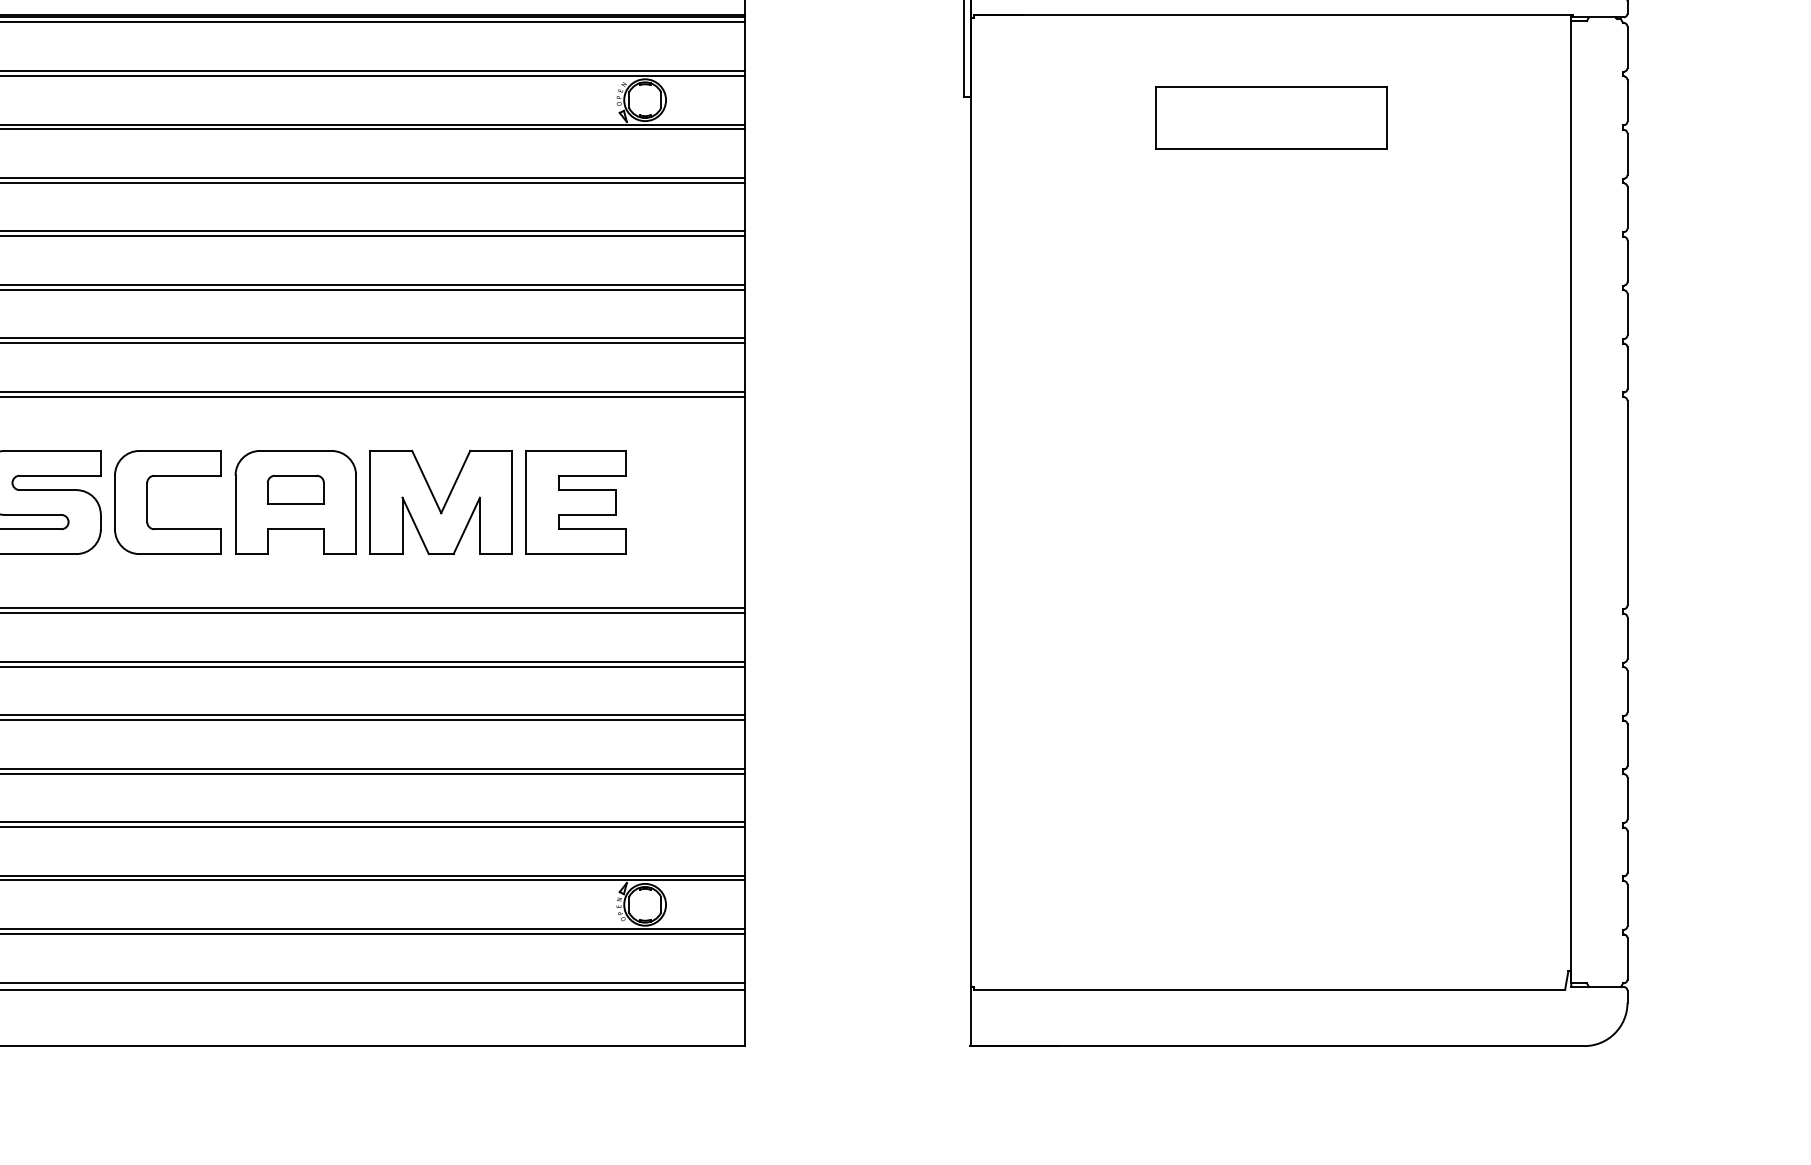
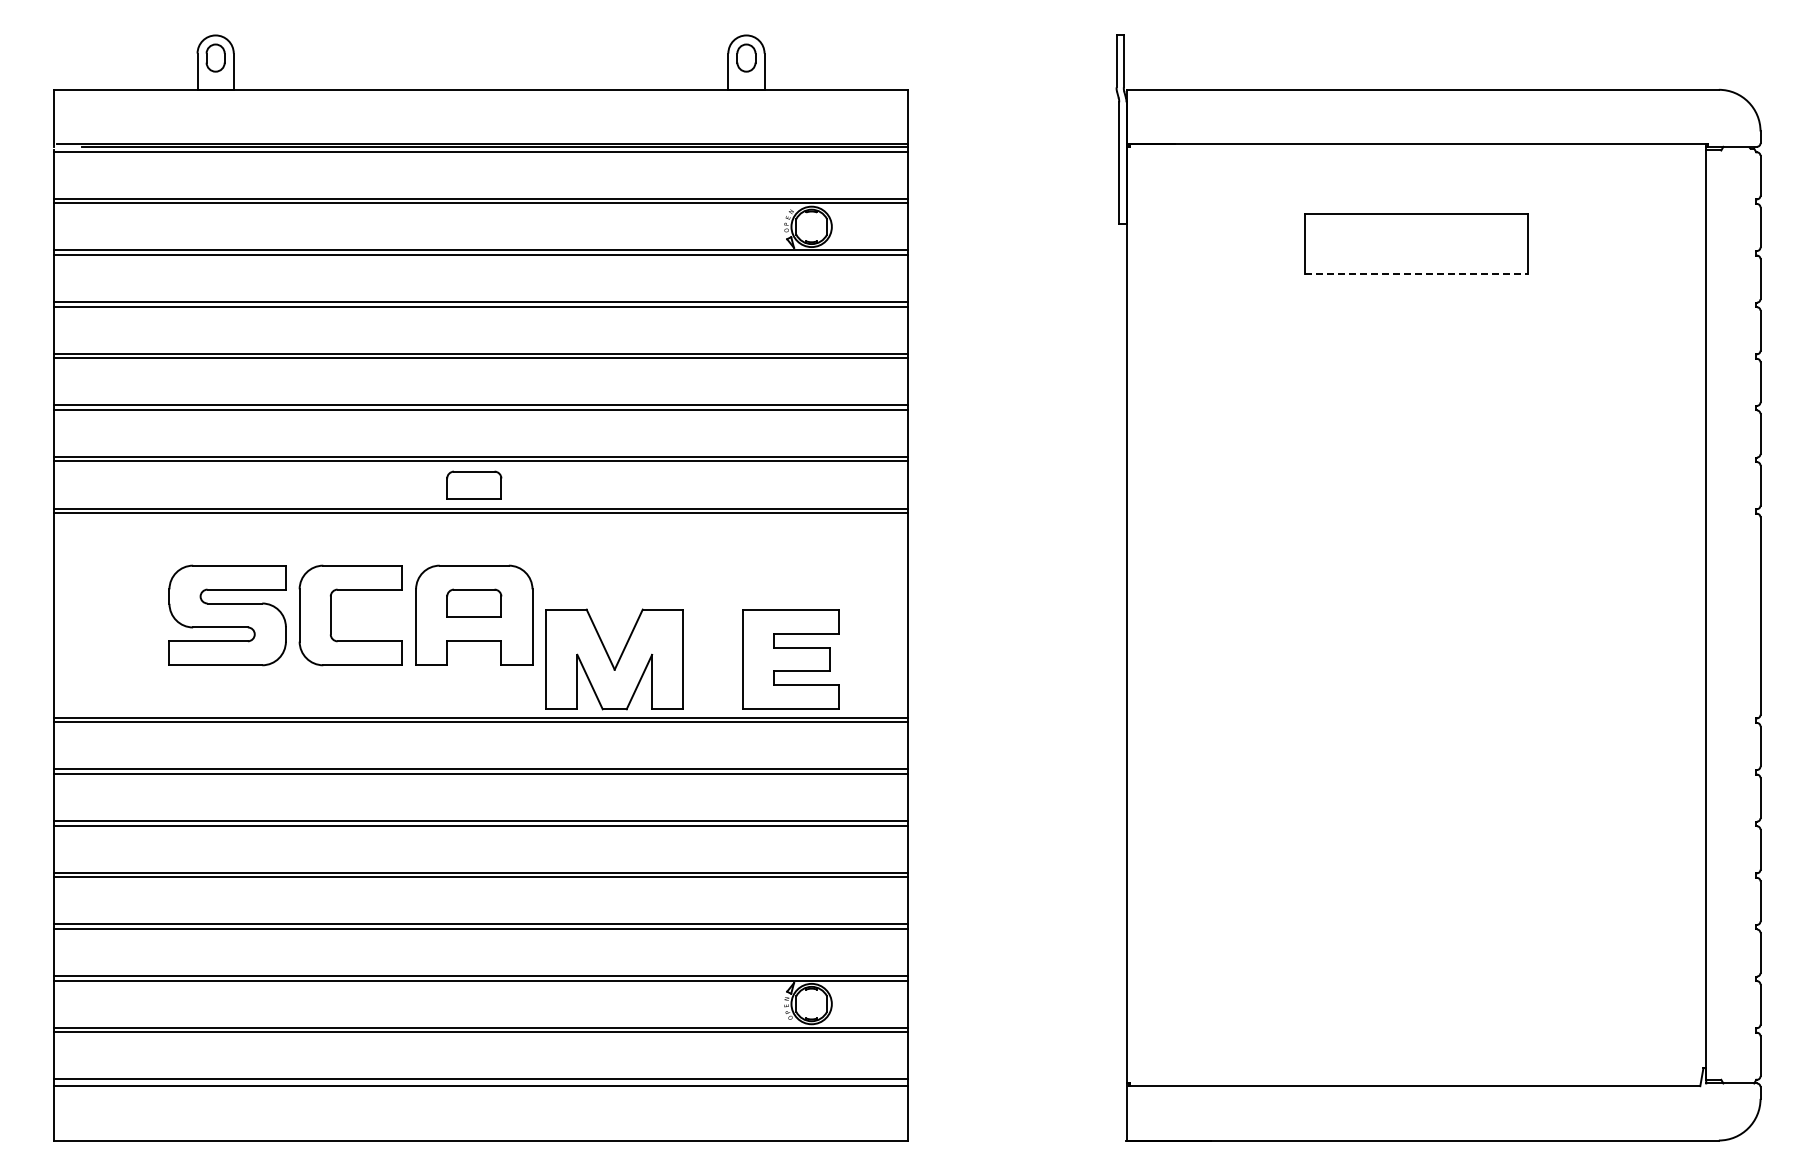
line: (1271, 149) -> (1416, 274), solid -> dashed
part: (296, 366) -> (474, 484), added
part: (441, 502) -> (614, 659), moved
part: (575, 502) -> (790, 659), moved

